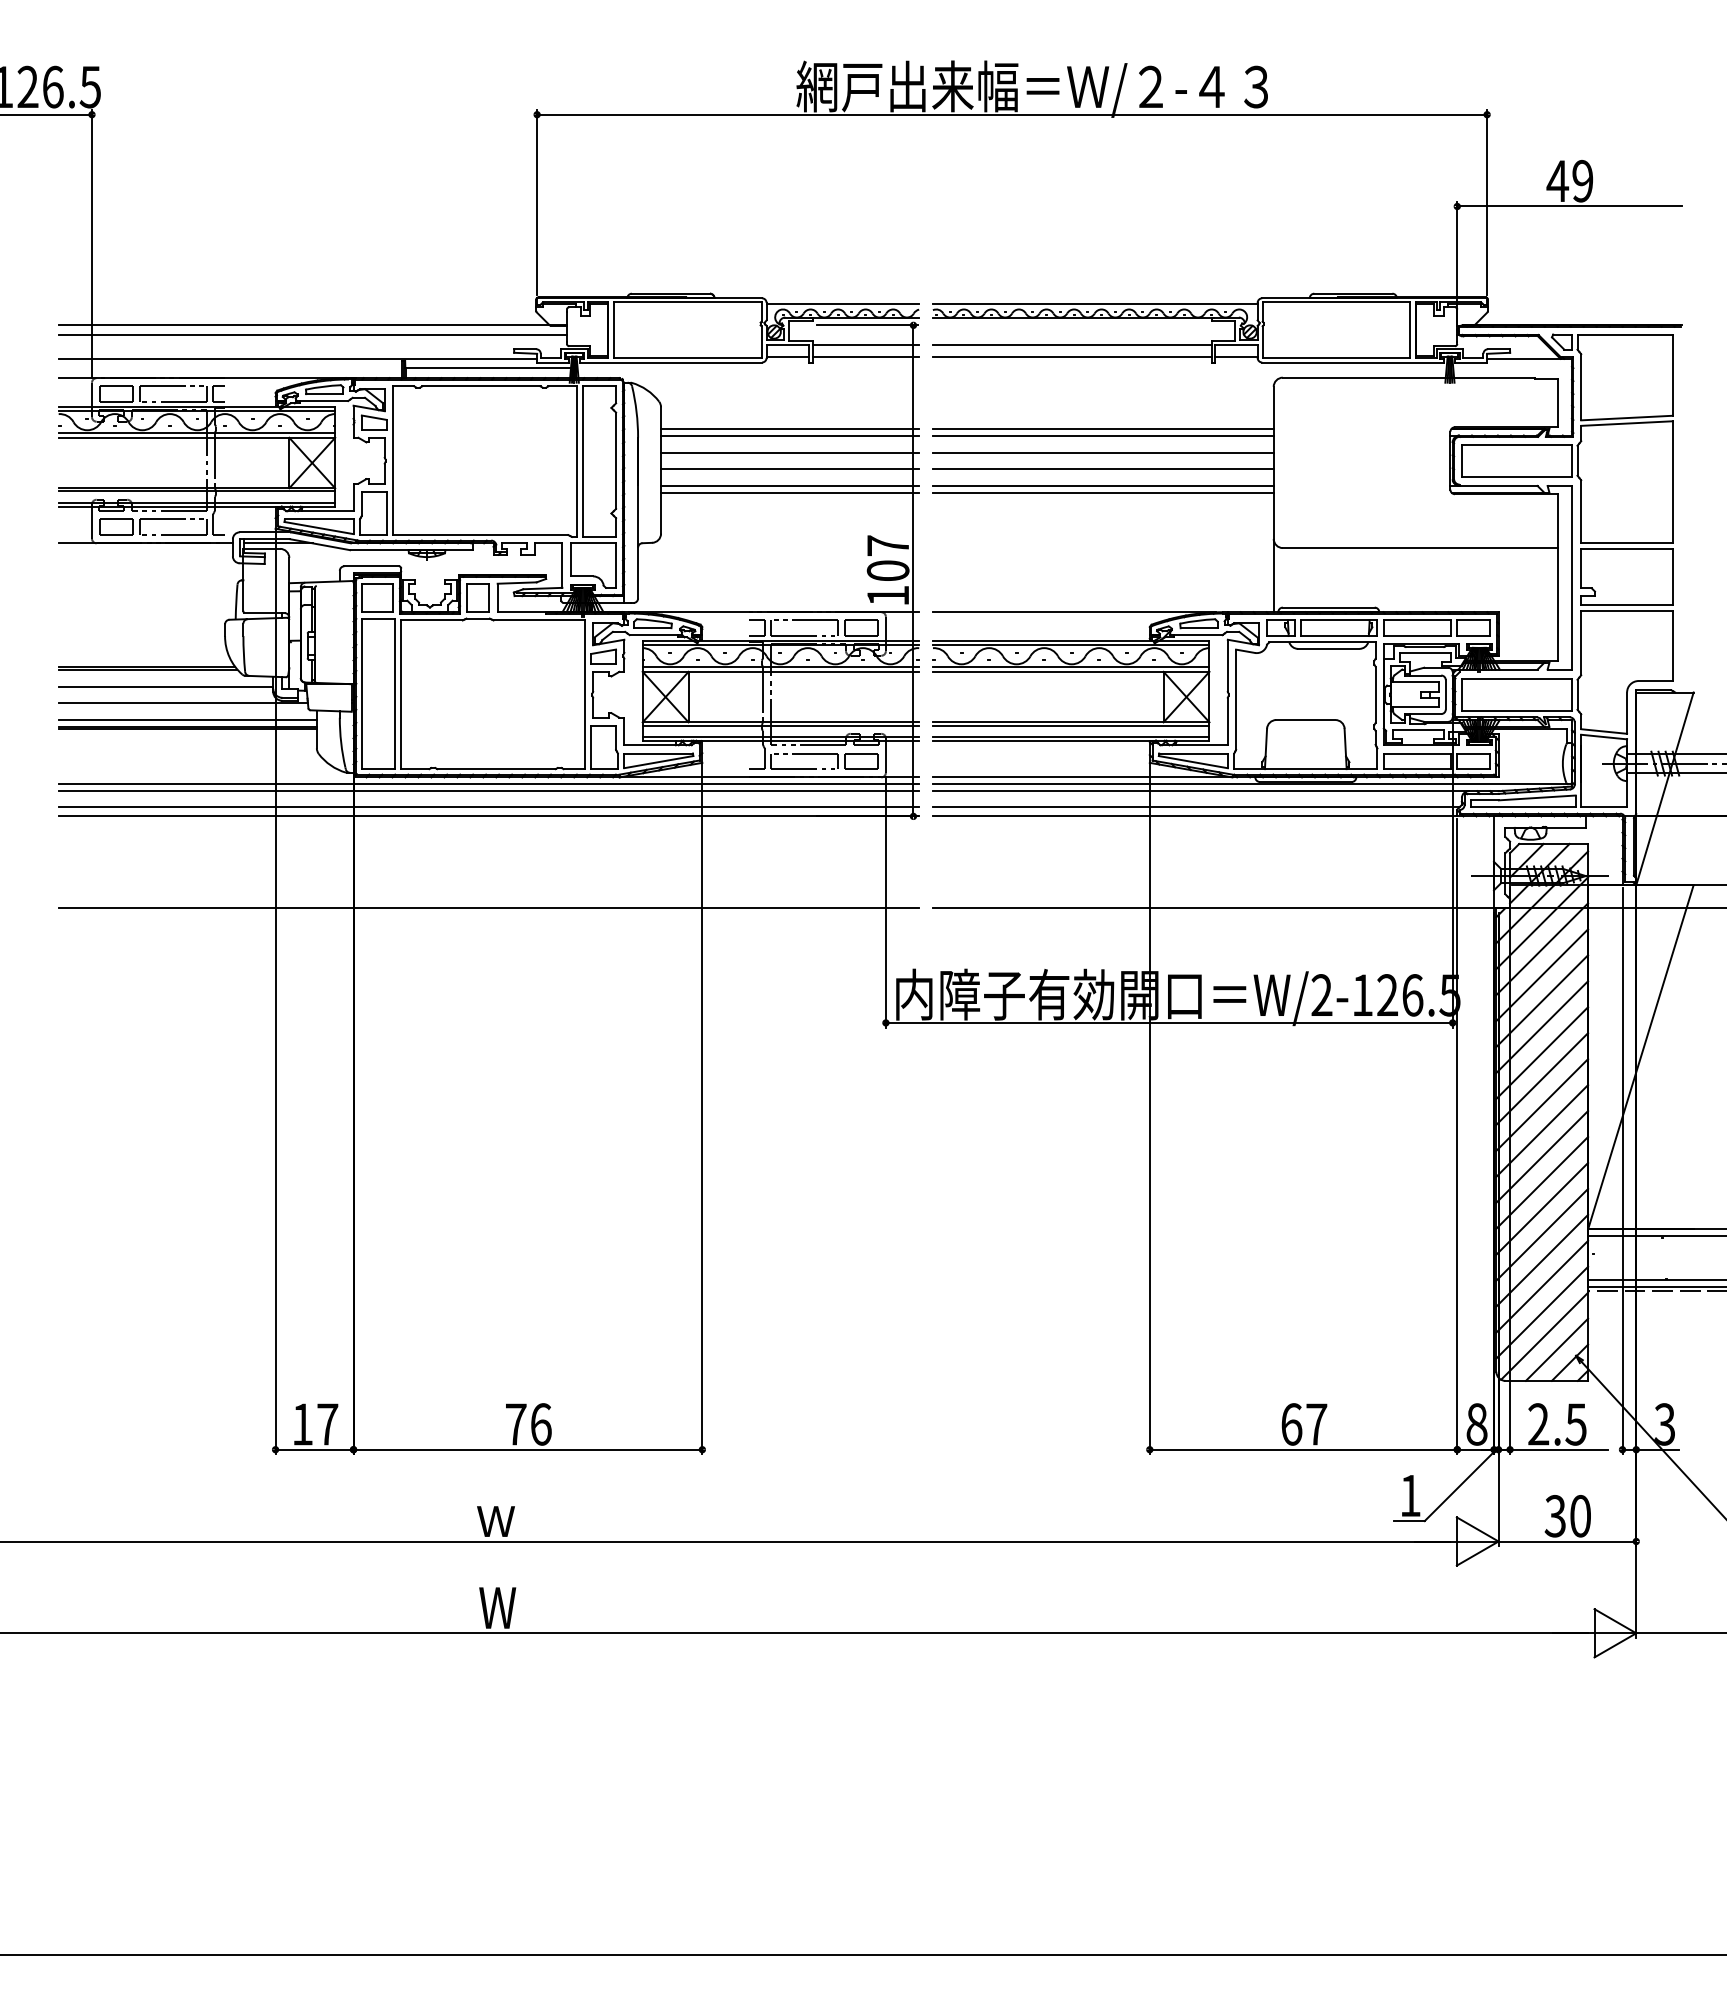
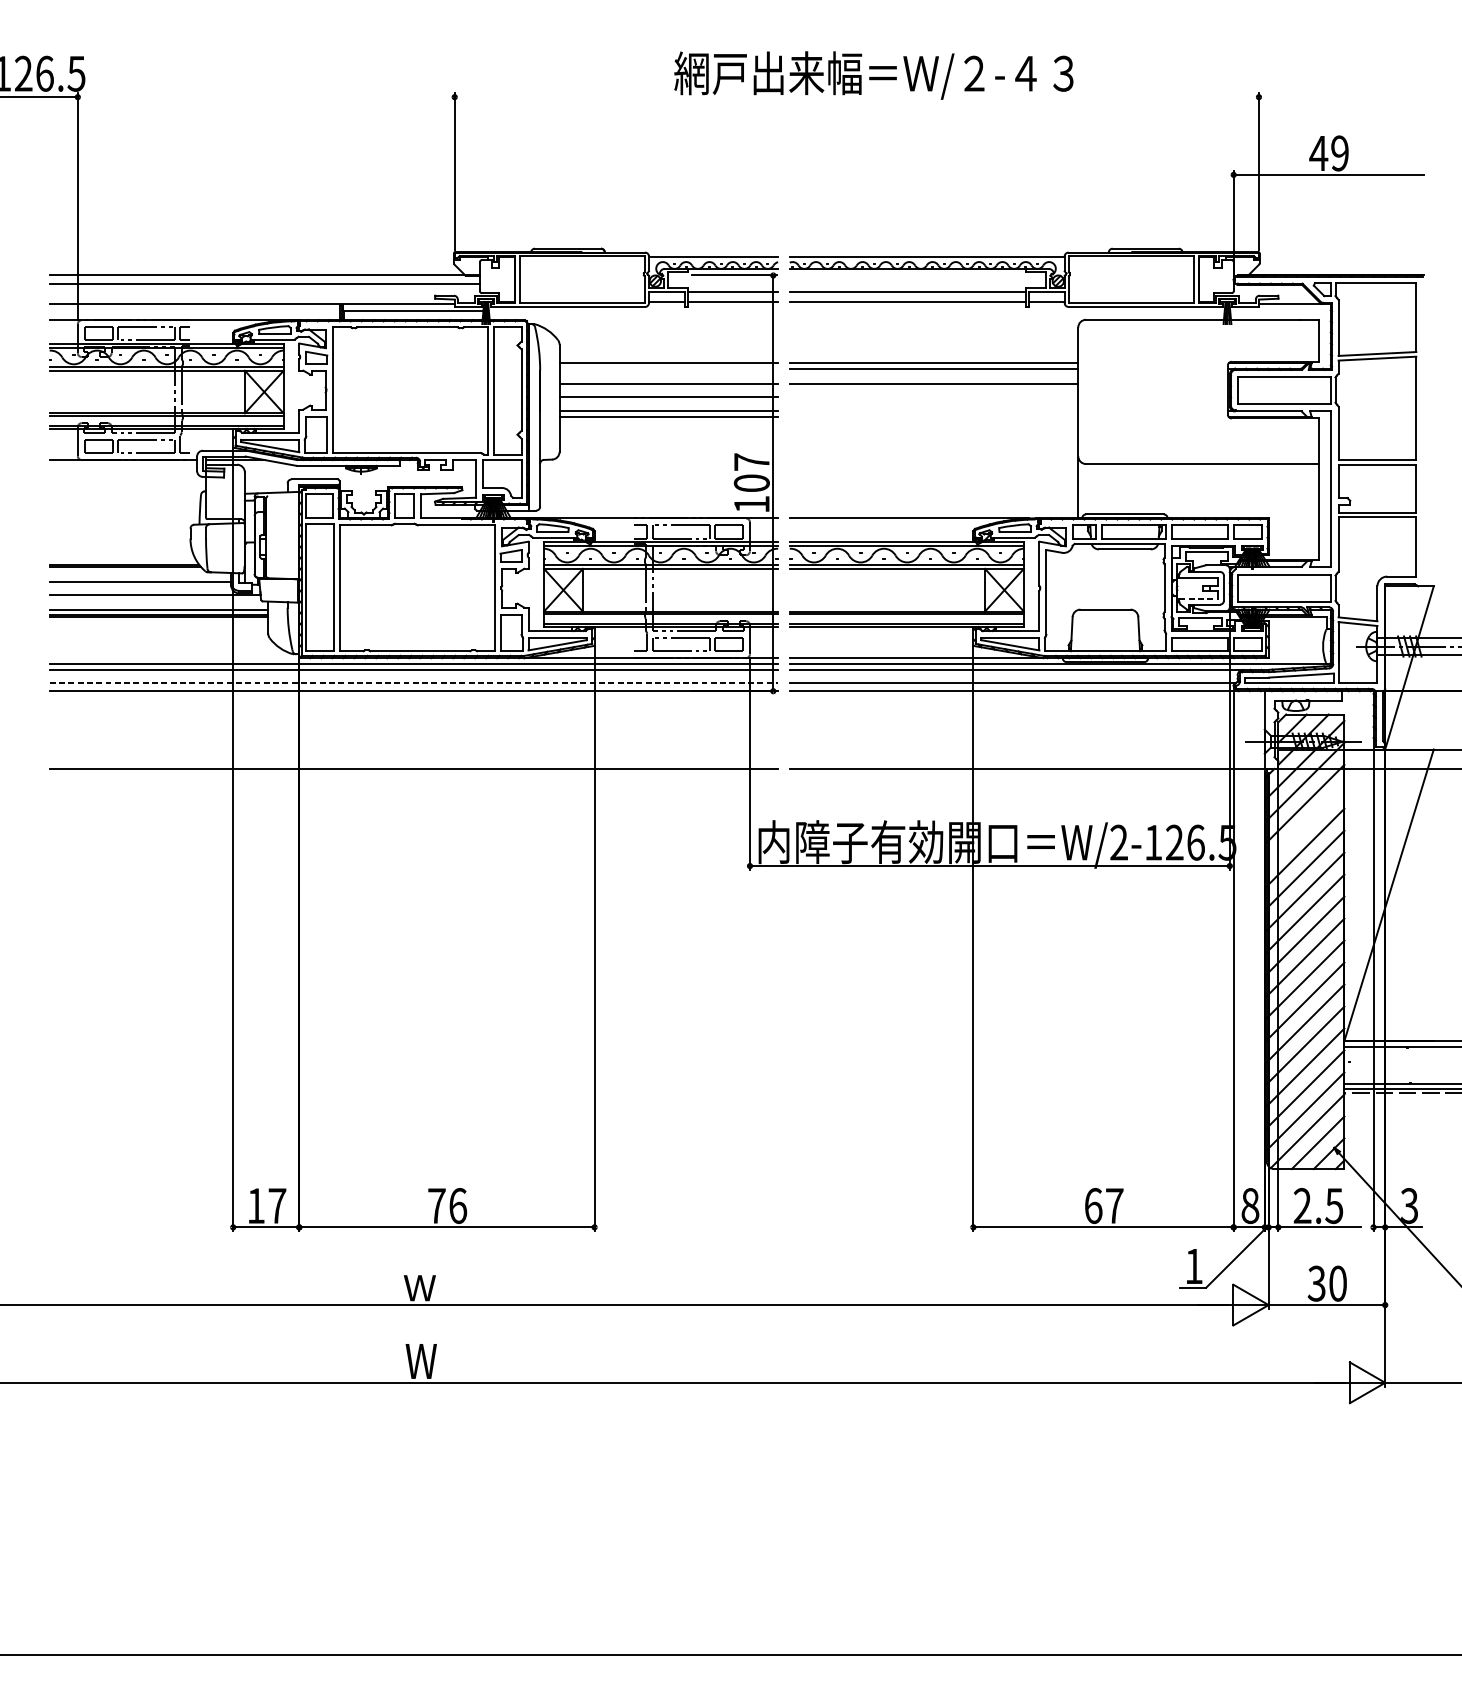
line: (1012, 114) -> (857, 96), removed
line: (790, 435) -> (669, 368), removed
line: (1102, 468) -> (933, 396), removed
line: (1102, 485) -> (933, 411), removed
line: (1102, 492) -> (933, 417), removed
line: (1415, 707) -> (1198, 599), solid -> dashed
line: (489, 807) -> (414, 683), solid -> dashed
line: (1542, 975) -> (1305, 825), removed

